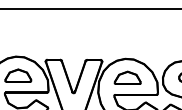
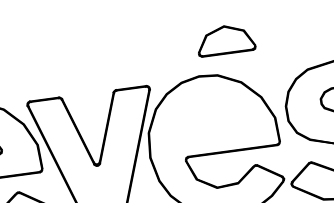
part: (127, 77) -> (225, 38), moved

